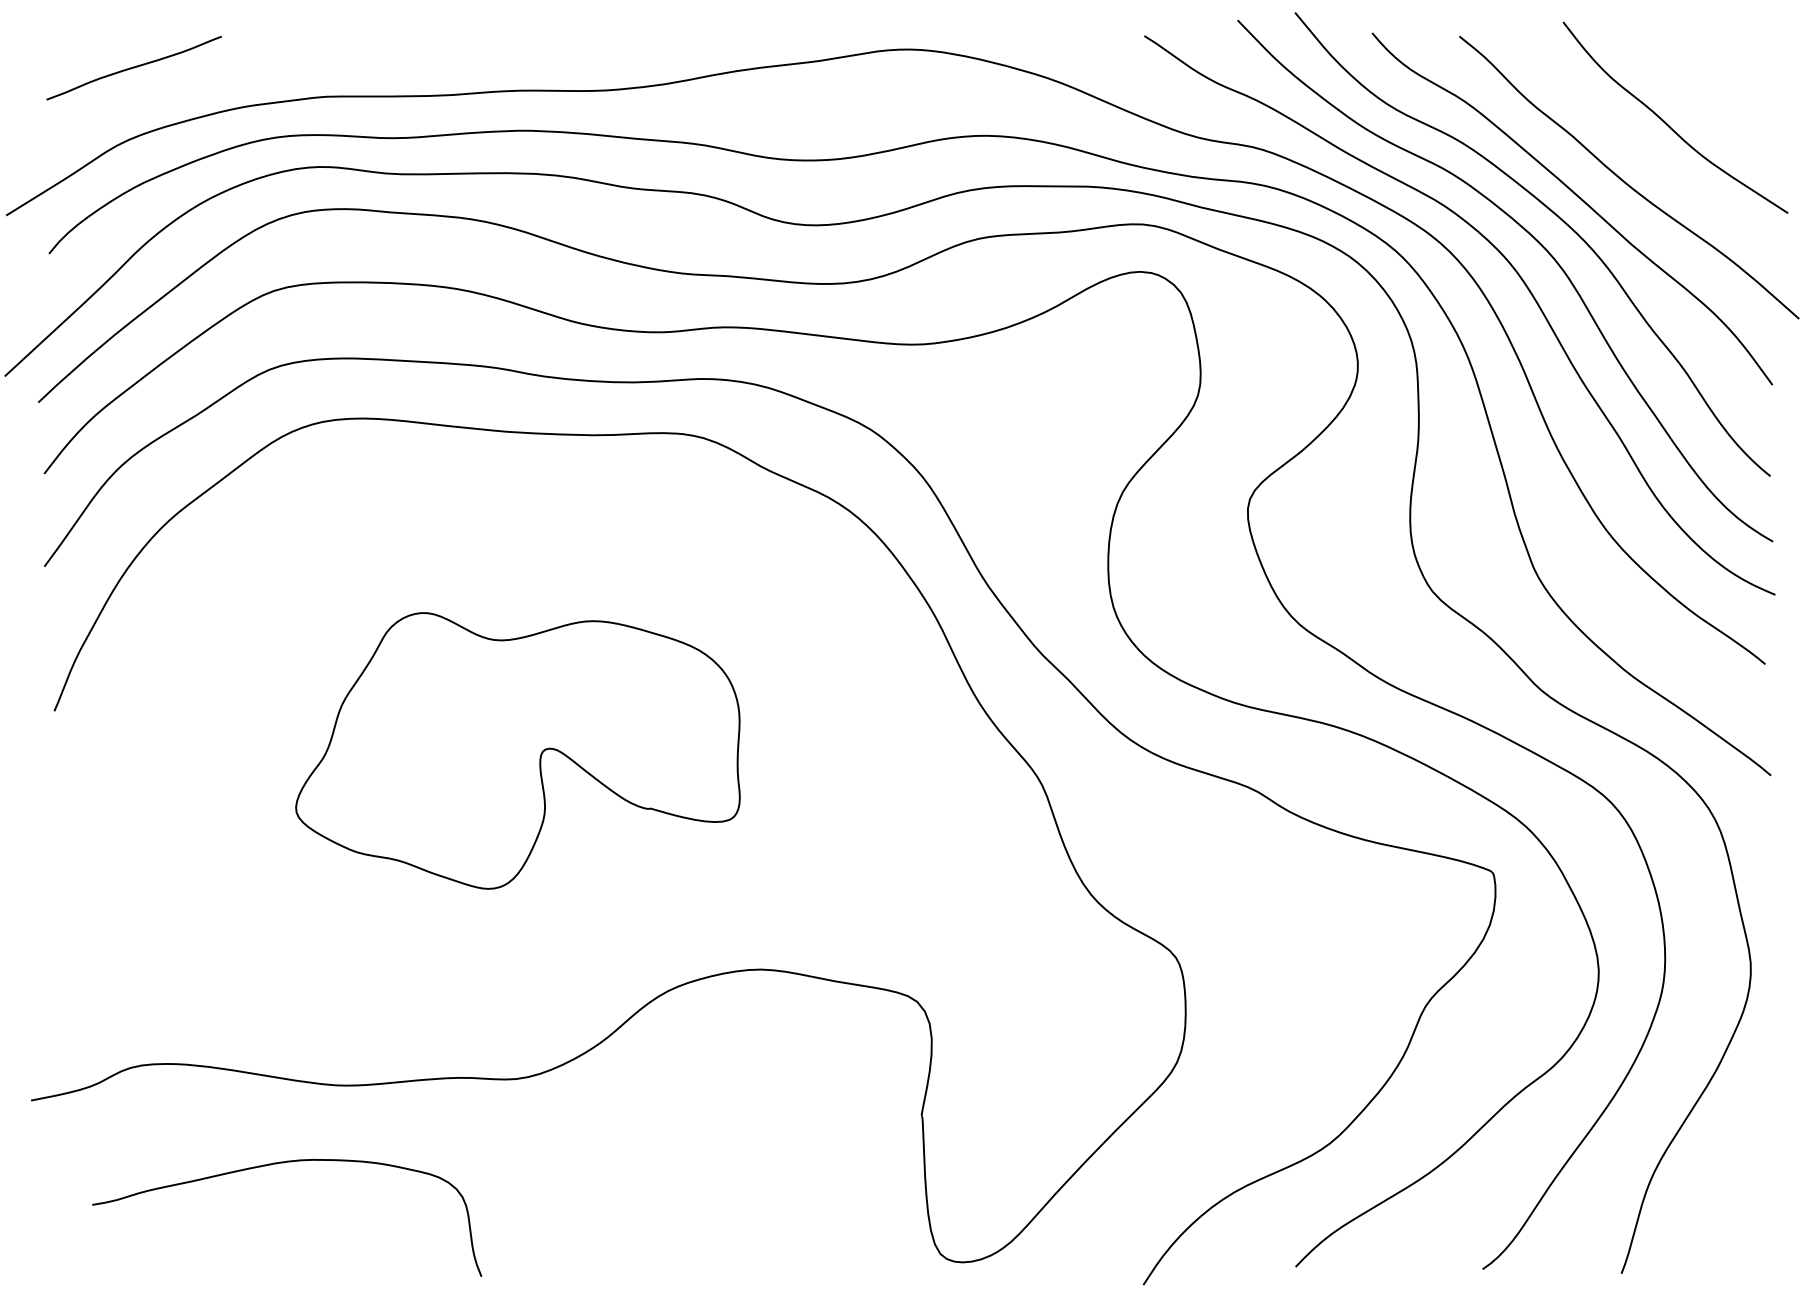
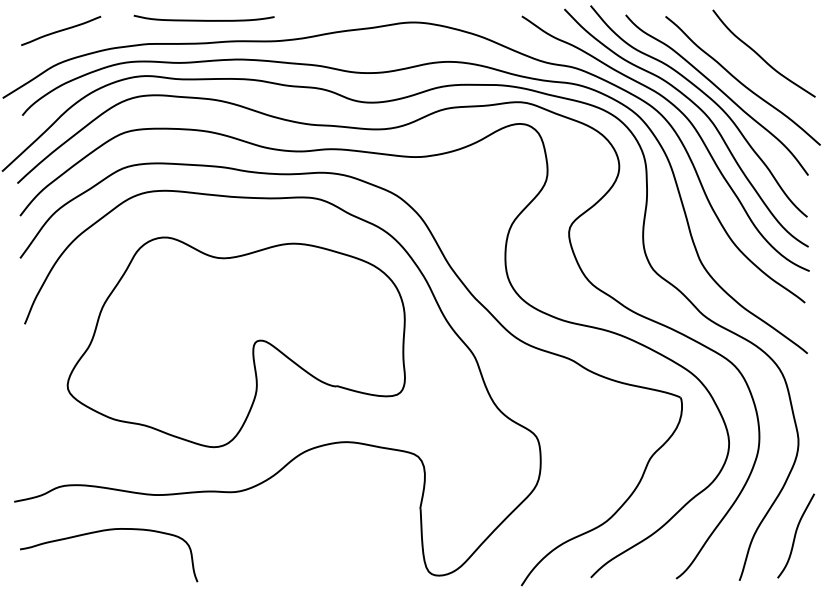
curve: (446, 42) -> (203, 19), added
part: (516, 751) -> (235, 342), size x1.67
curve: (279, 1165) -> (105, 531), moved
curve: (1746, 1174) -> (796, 535), added

